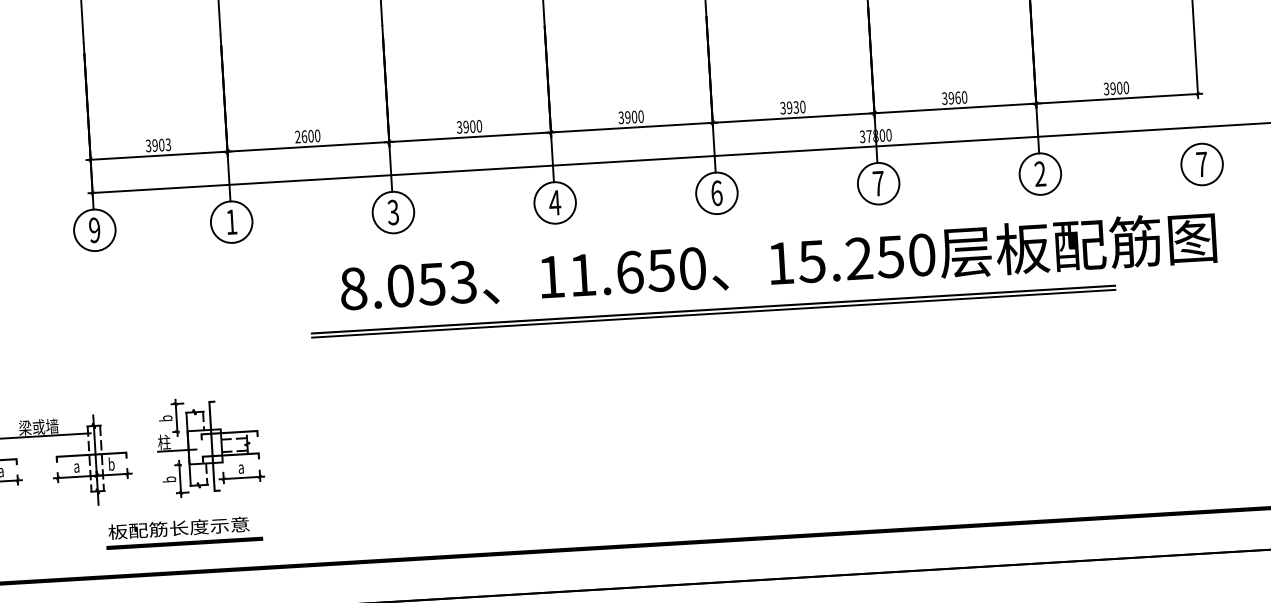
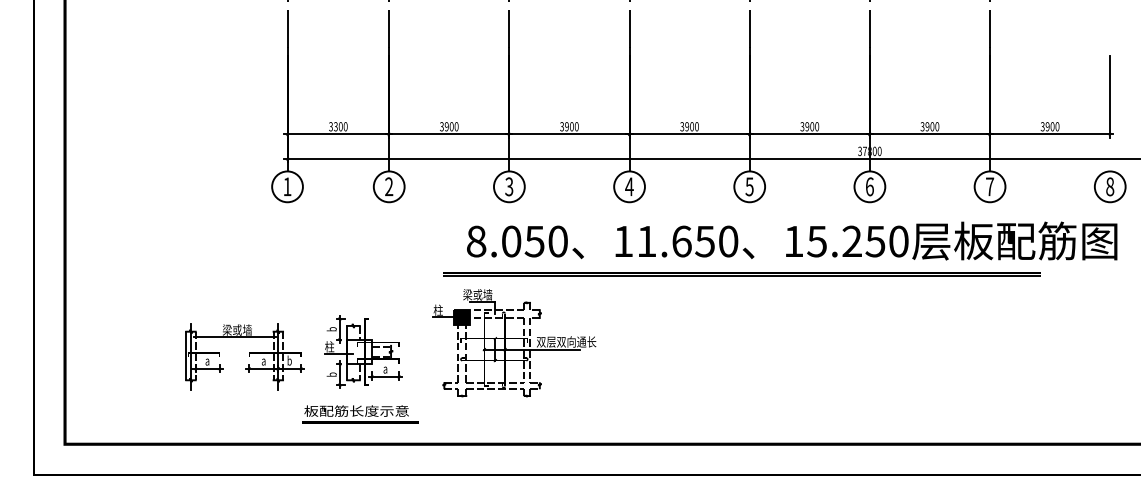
text: (958, 97) -> (932, 126), 3960 -> 3900
text: (796, 107) -> (812, 126), 3930 -> 3900
text: (301, 136) -> (444, 126), 2600 -> 3900
text: (161, 144) -> (340, 126), 3903 -> 3300
text: (1202, 164) -> (1110, 186), 7 -> 8
text: (1040, 173) -> (990, 186), 2 -> 7
text: (878, 183) -> (869, 186), 7 -> 6
text: (716, 192) -> (749, 186), 6 -> 5
text: (232, 221) -> (389, 186), 1 -> 2
text: (94, 229) -> (287, 186), 9 -> 1
text: (462, 282) -> (557, 241), 8.053 -> 8.050
part: (412, 422) -> (514, 343), added
text: (184, 532) -> (360, 414), moved

